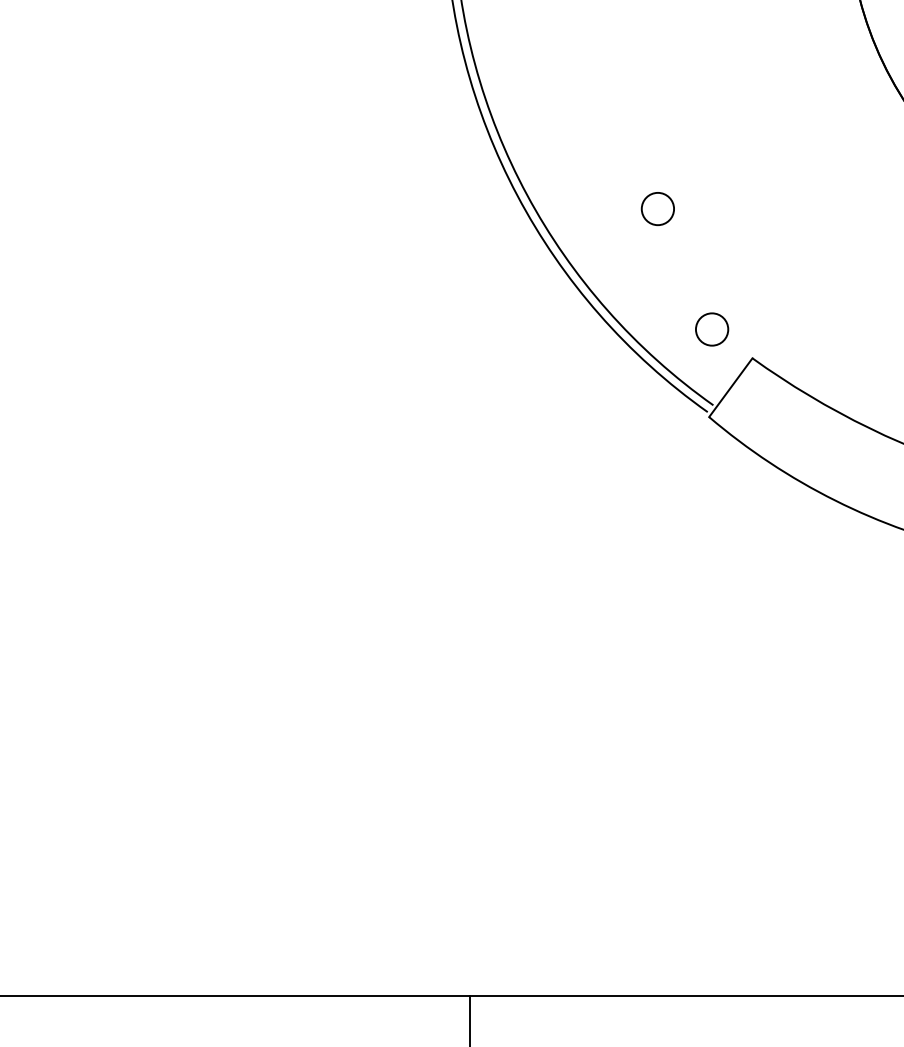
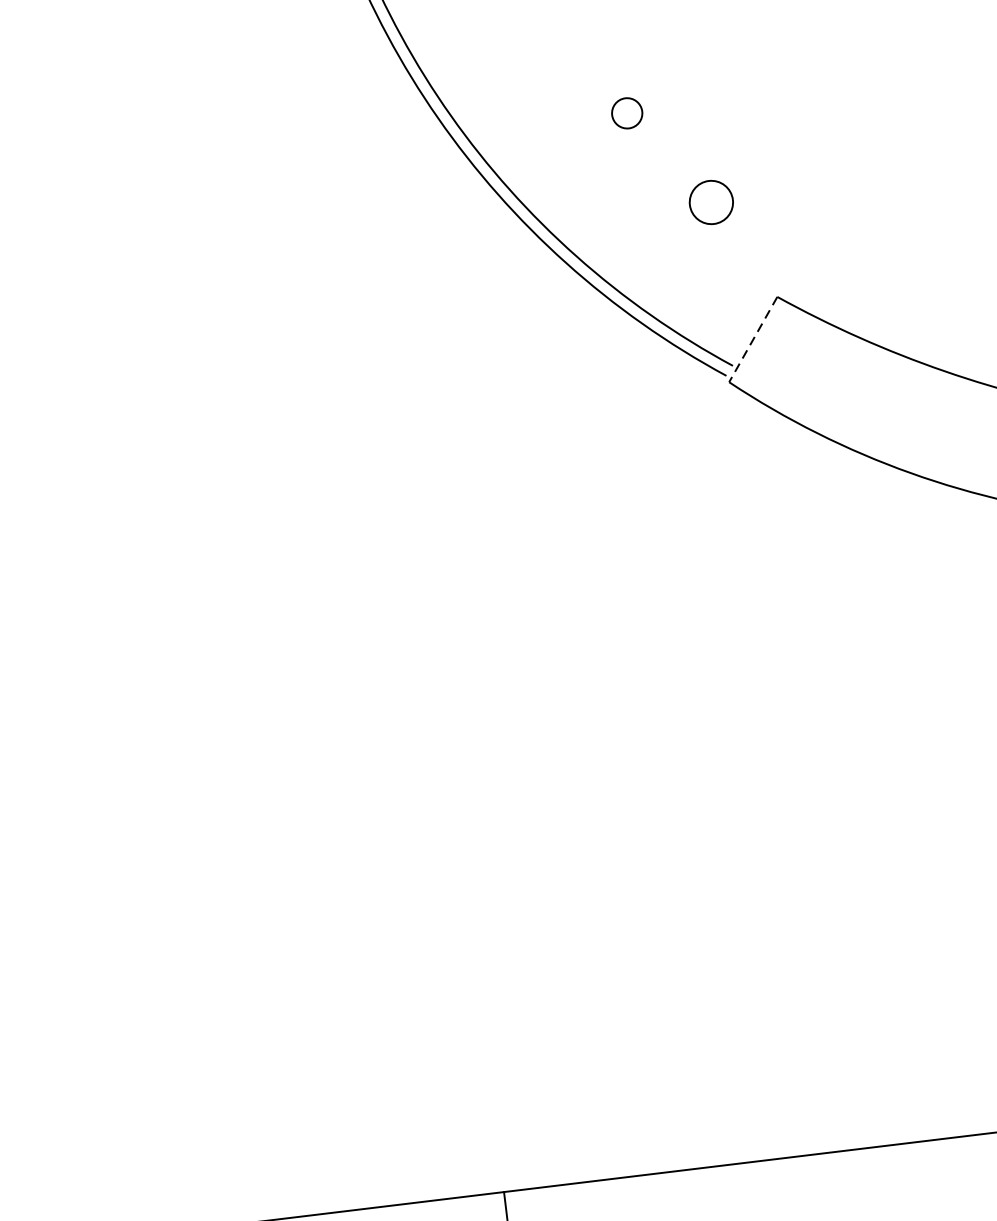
circle: (657, 208) -> (626, 112), size x0.7
circle: (712, 329) -> (711, 202), moved
line: (730, 388) -> (752, 340), solid -> dashed

